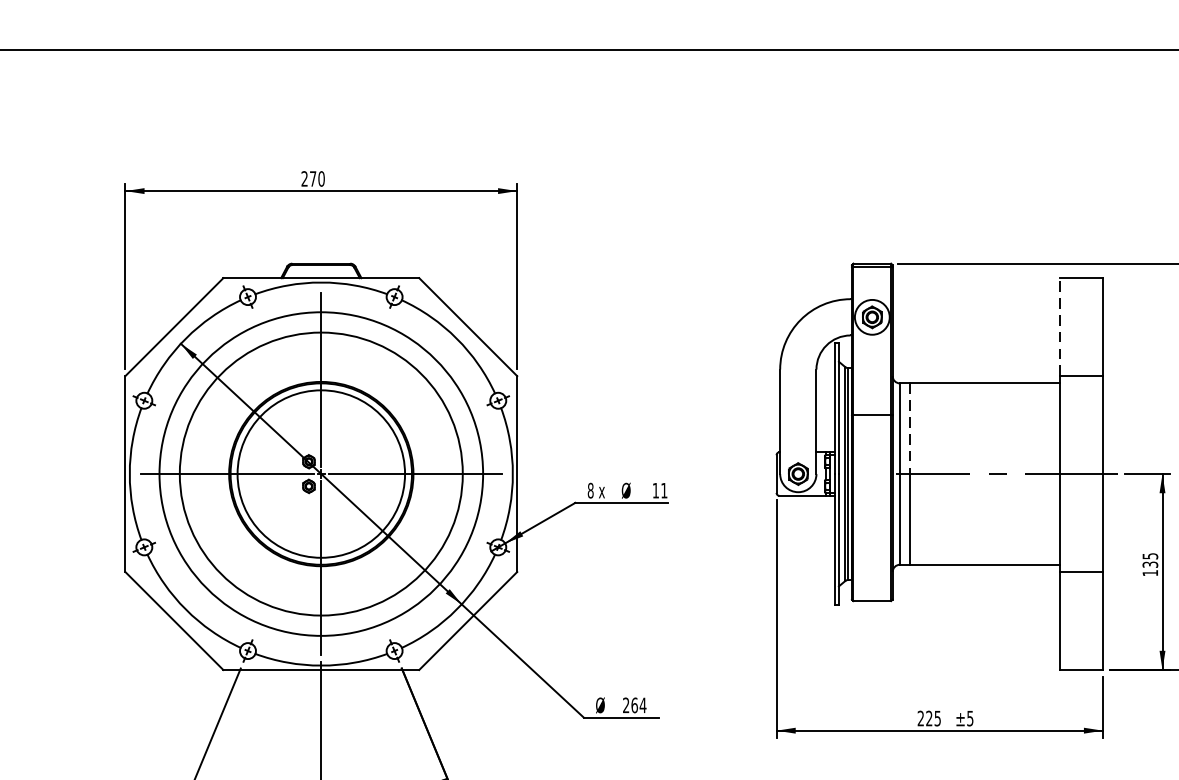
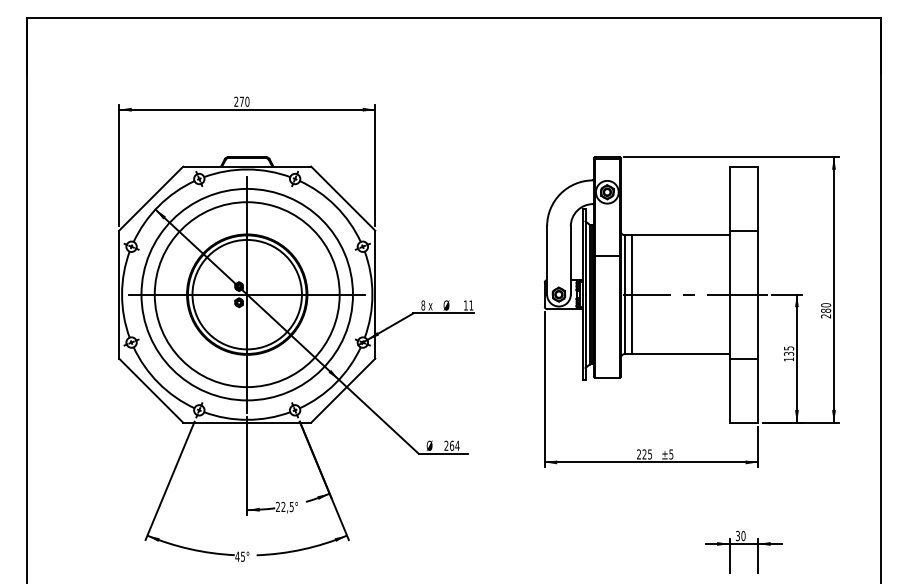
line: (1059, 326) -> (729, 198), dashed -> solid
line: (909, 429) -> (631, 265), dashed -> solid

